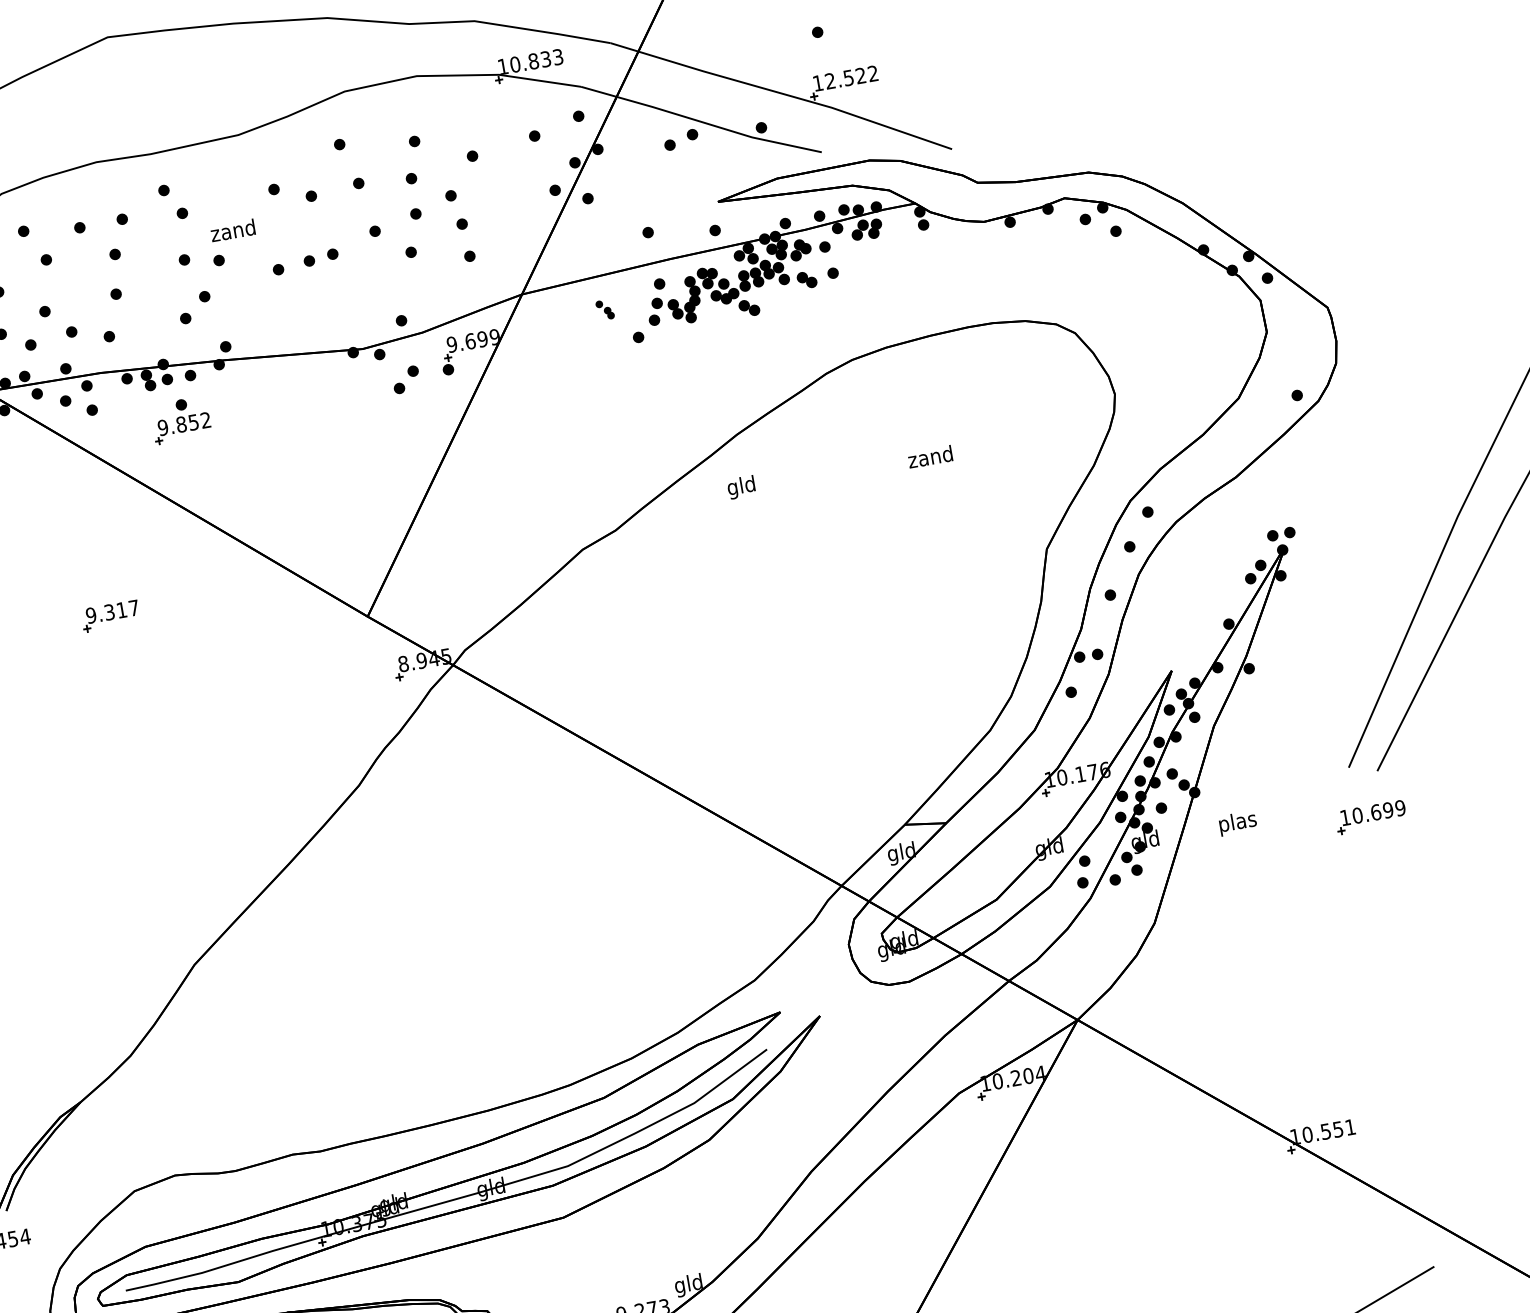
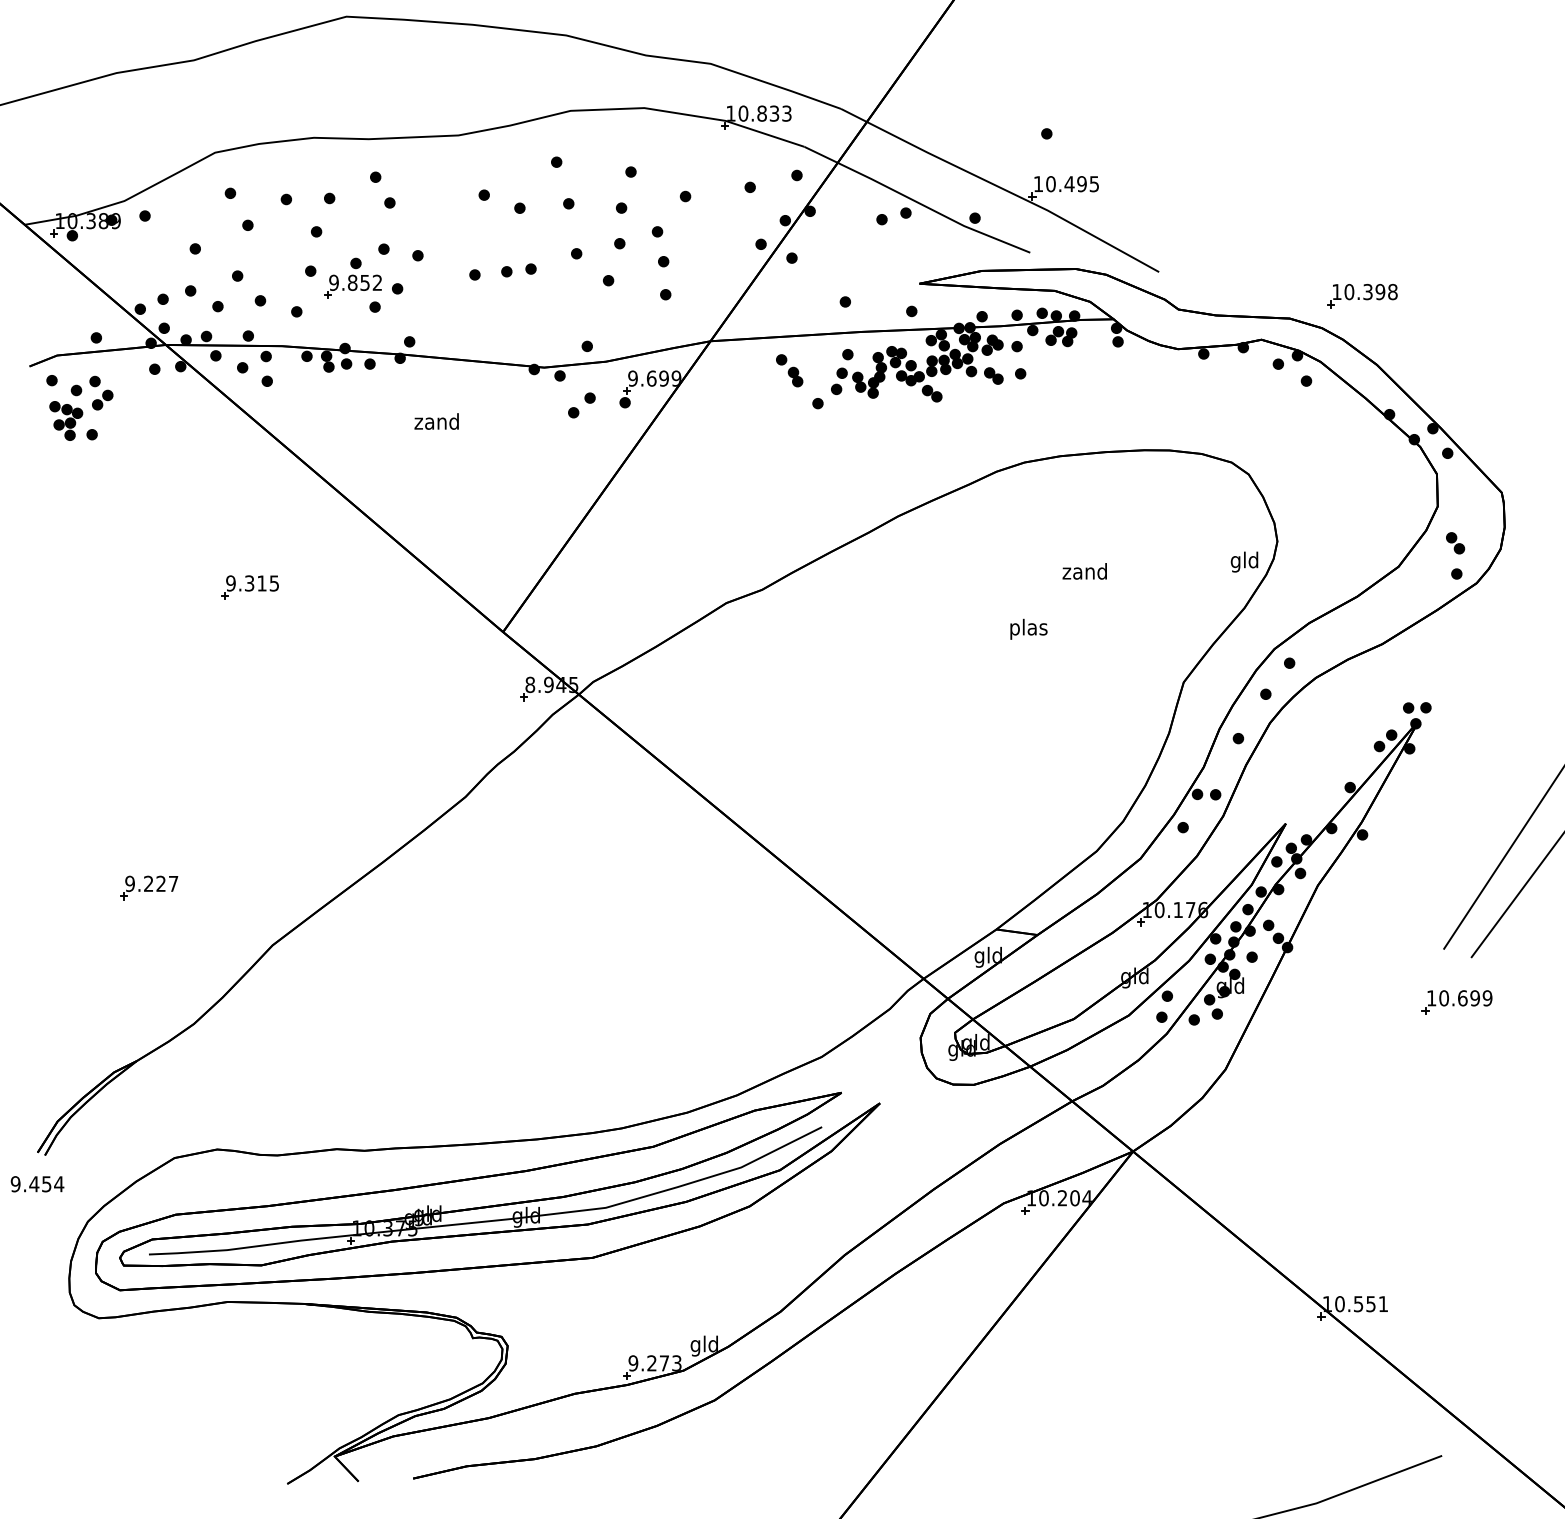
text: (851, 77) -> (1072, 184), 12.522 -> 10.495
part: (1156, 138) -> (1362, 296), added
text: (232, 230) -> (436, 421), moved
part: (604, 309) -> (789, 370), size x1.67
part: (1290, 365) -> (1455, 543), added
part: (180, 419) -> (352, 277), moved
text: (741, 486) -> (1244, 561), moved
text: (133, 608) -> (273, 583), 9.317 -> 9.315
text: (1237, 822) -> (1028, 628), moved
part: (63, 929) -> (149, 887), added

